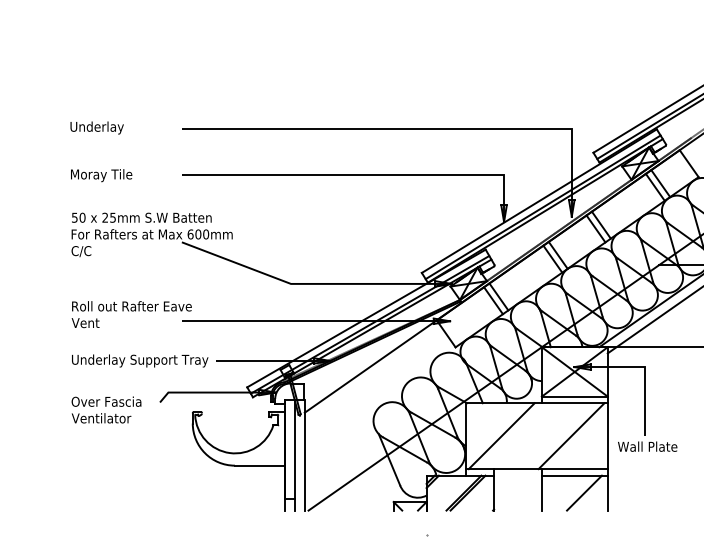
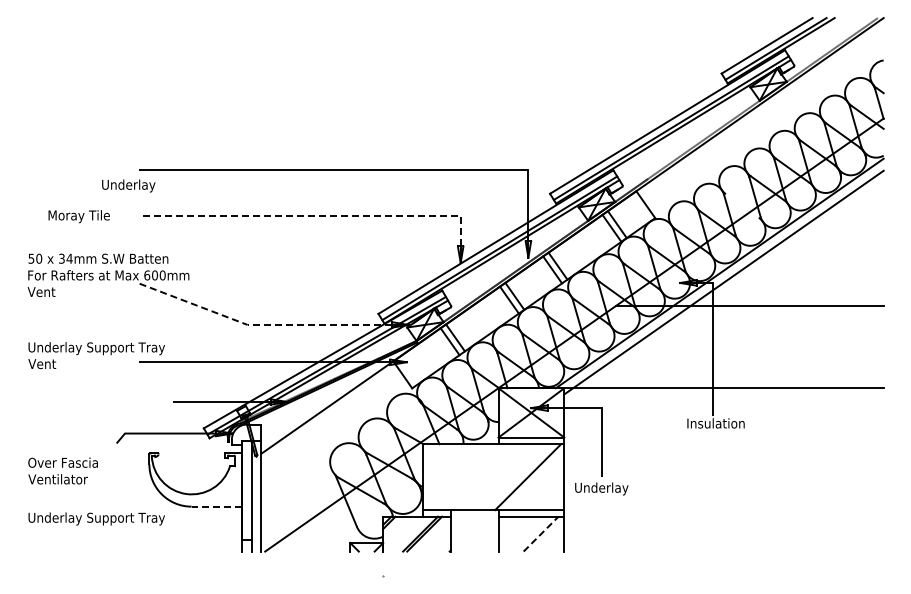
text: (96, 127) -> (128, 185), moved
line: (358, 174) -> (315, 215), solid -> dashed
text: (100, 175) -> (78, 216), moved
text: (108, 217) -> (65, 258), 25mm -> 34mm
text: (84, 251) -> (41, 292), C/C -> Vent
line: (303, 283) -> (260, 324), solid -> dashed
text: (139, 307) -> (96, 348), Roll out Rafter Eave -> Underlay Support Tray
text: (139, 360) -> (96, 518), moved
text: (105, 409) -> (62, 470), moved
line: (501, 436) -> (458, 477), removed
text: (646, 447) -> (603, 488), Wall Plate -> Underlay
line: (259, 465) -> (216, 506), solid -> dashed
line: (584, 493) -> (541, 534), solid -> dashed

